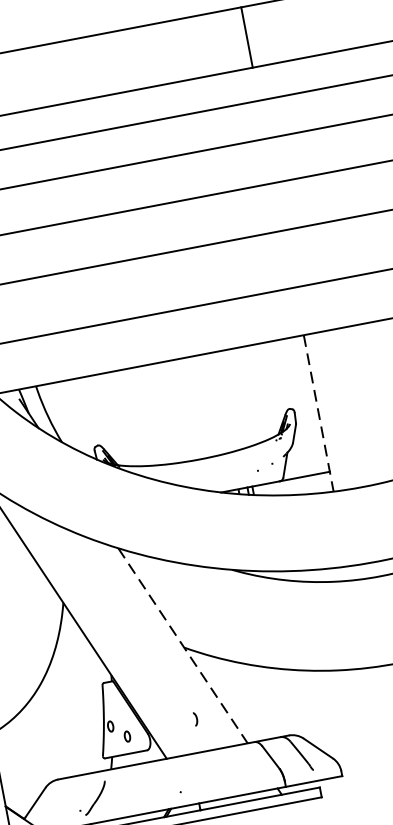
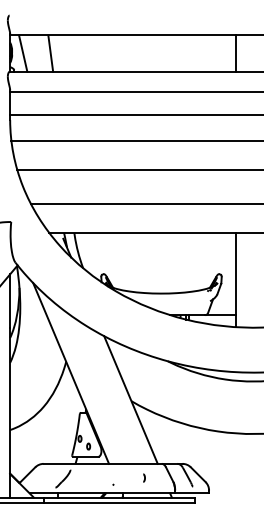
line: (318, 414) -> (235, 280), dashed -> solid
line: (184, 646) -> (131, 400), dashed -> solid
curve: (195, 718) -> (144, 477), moved

